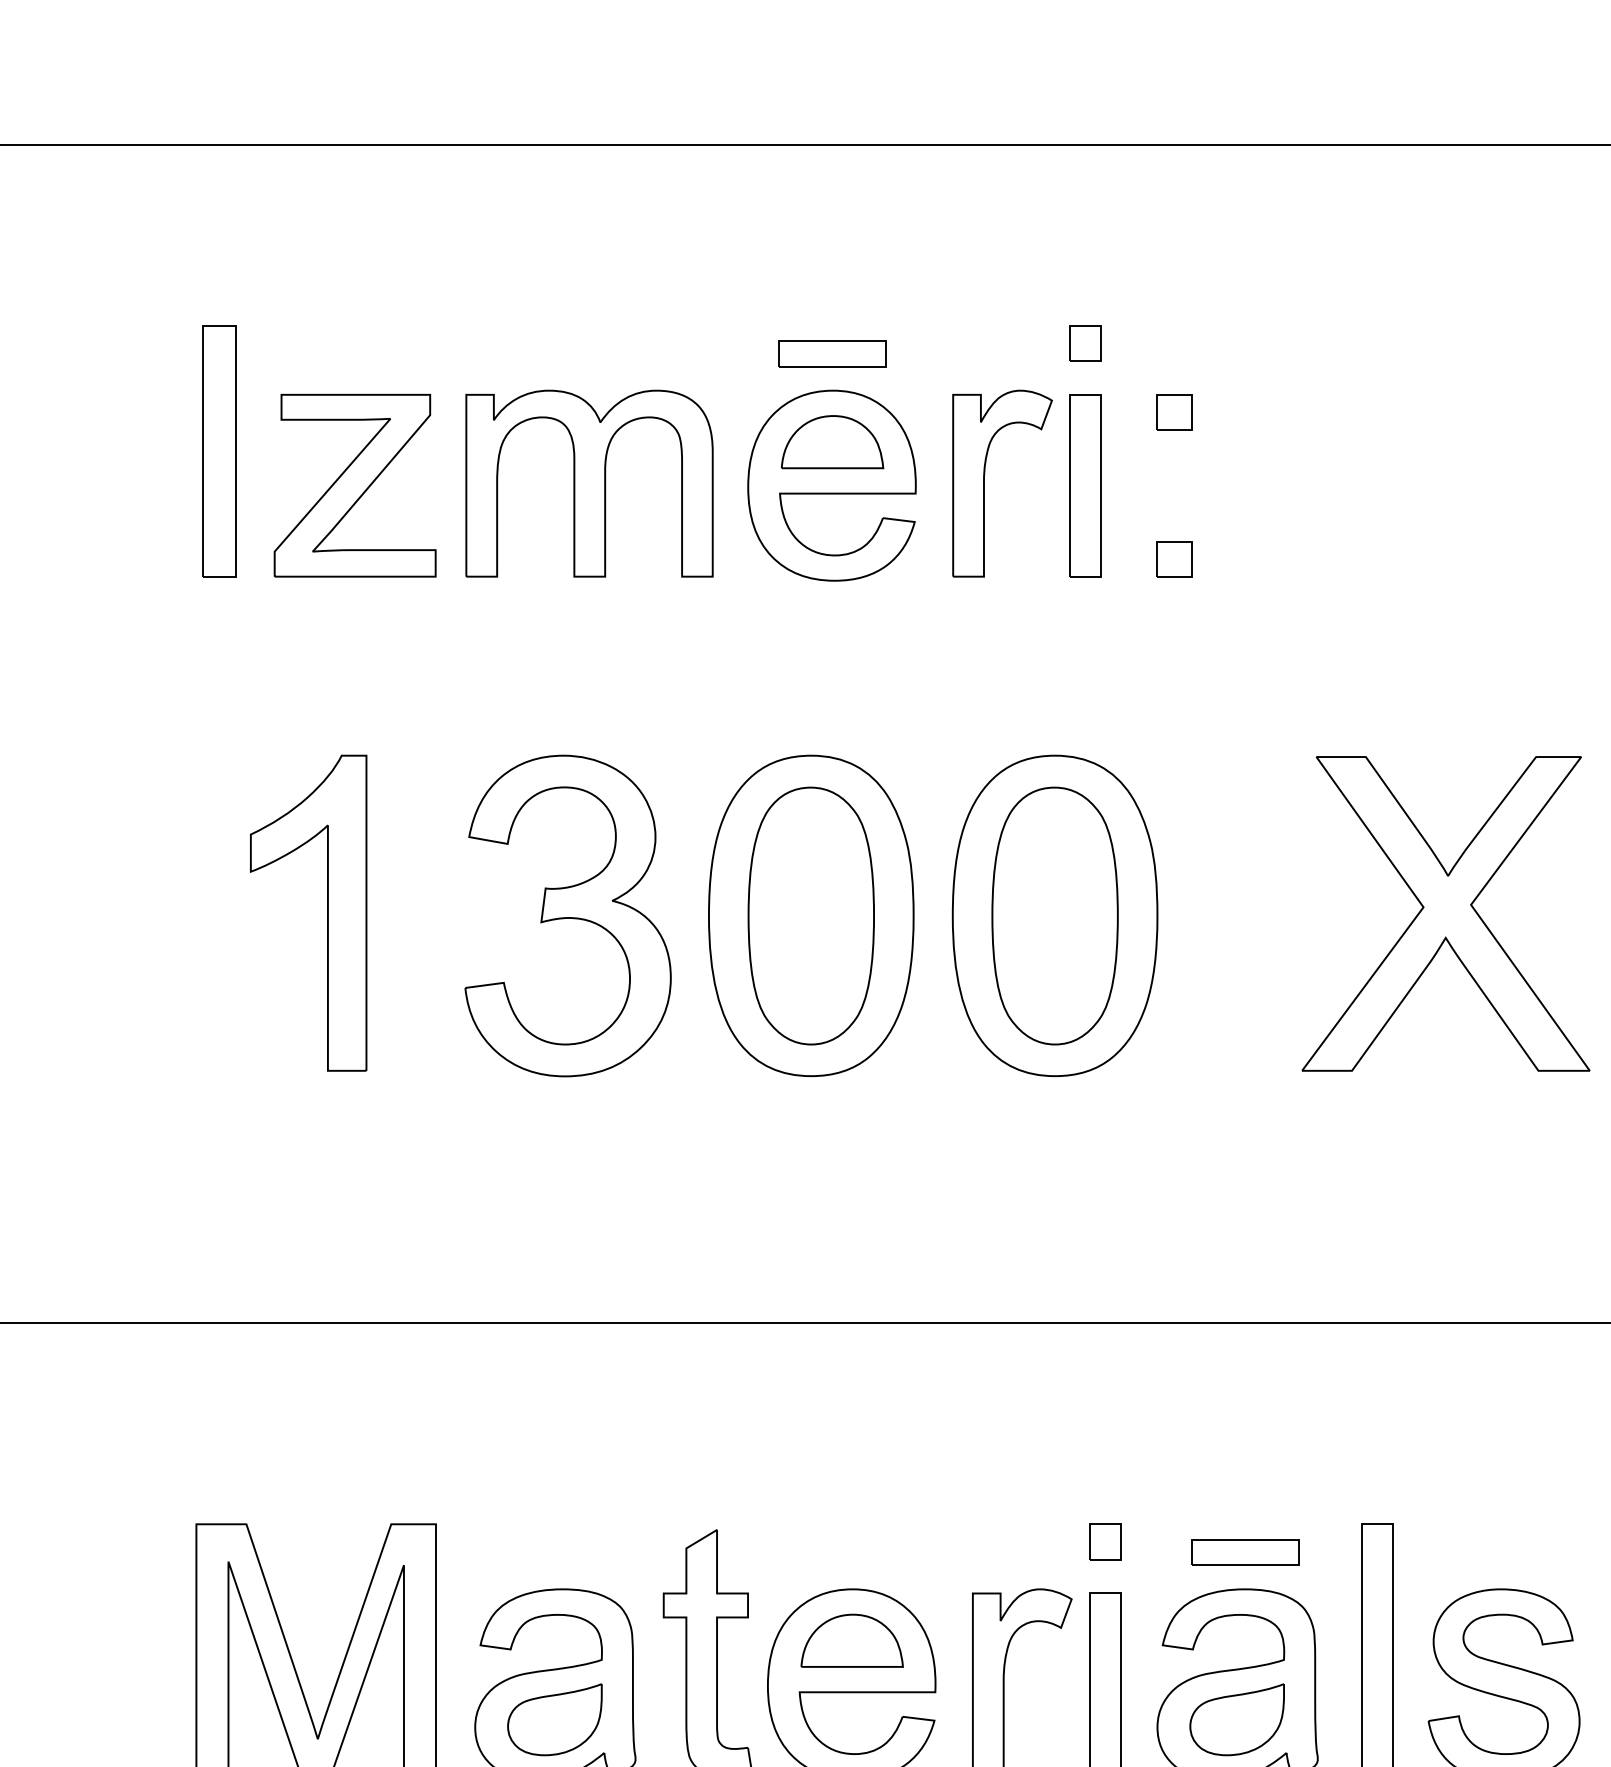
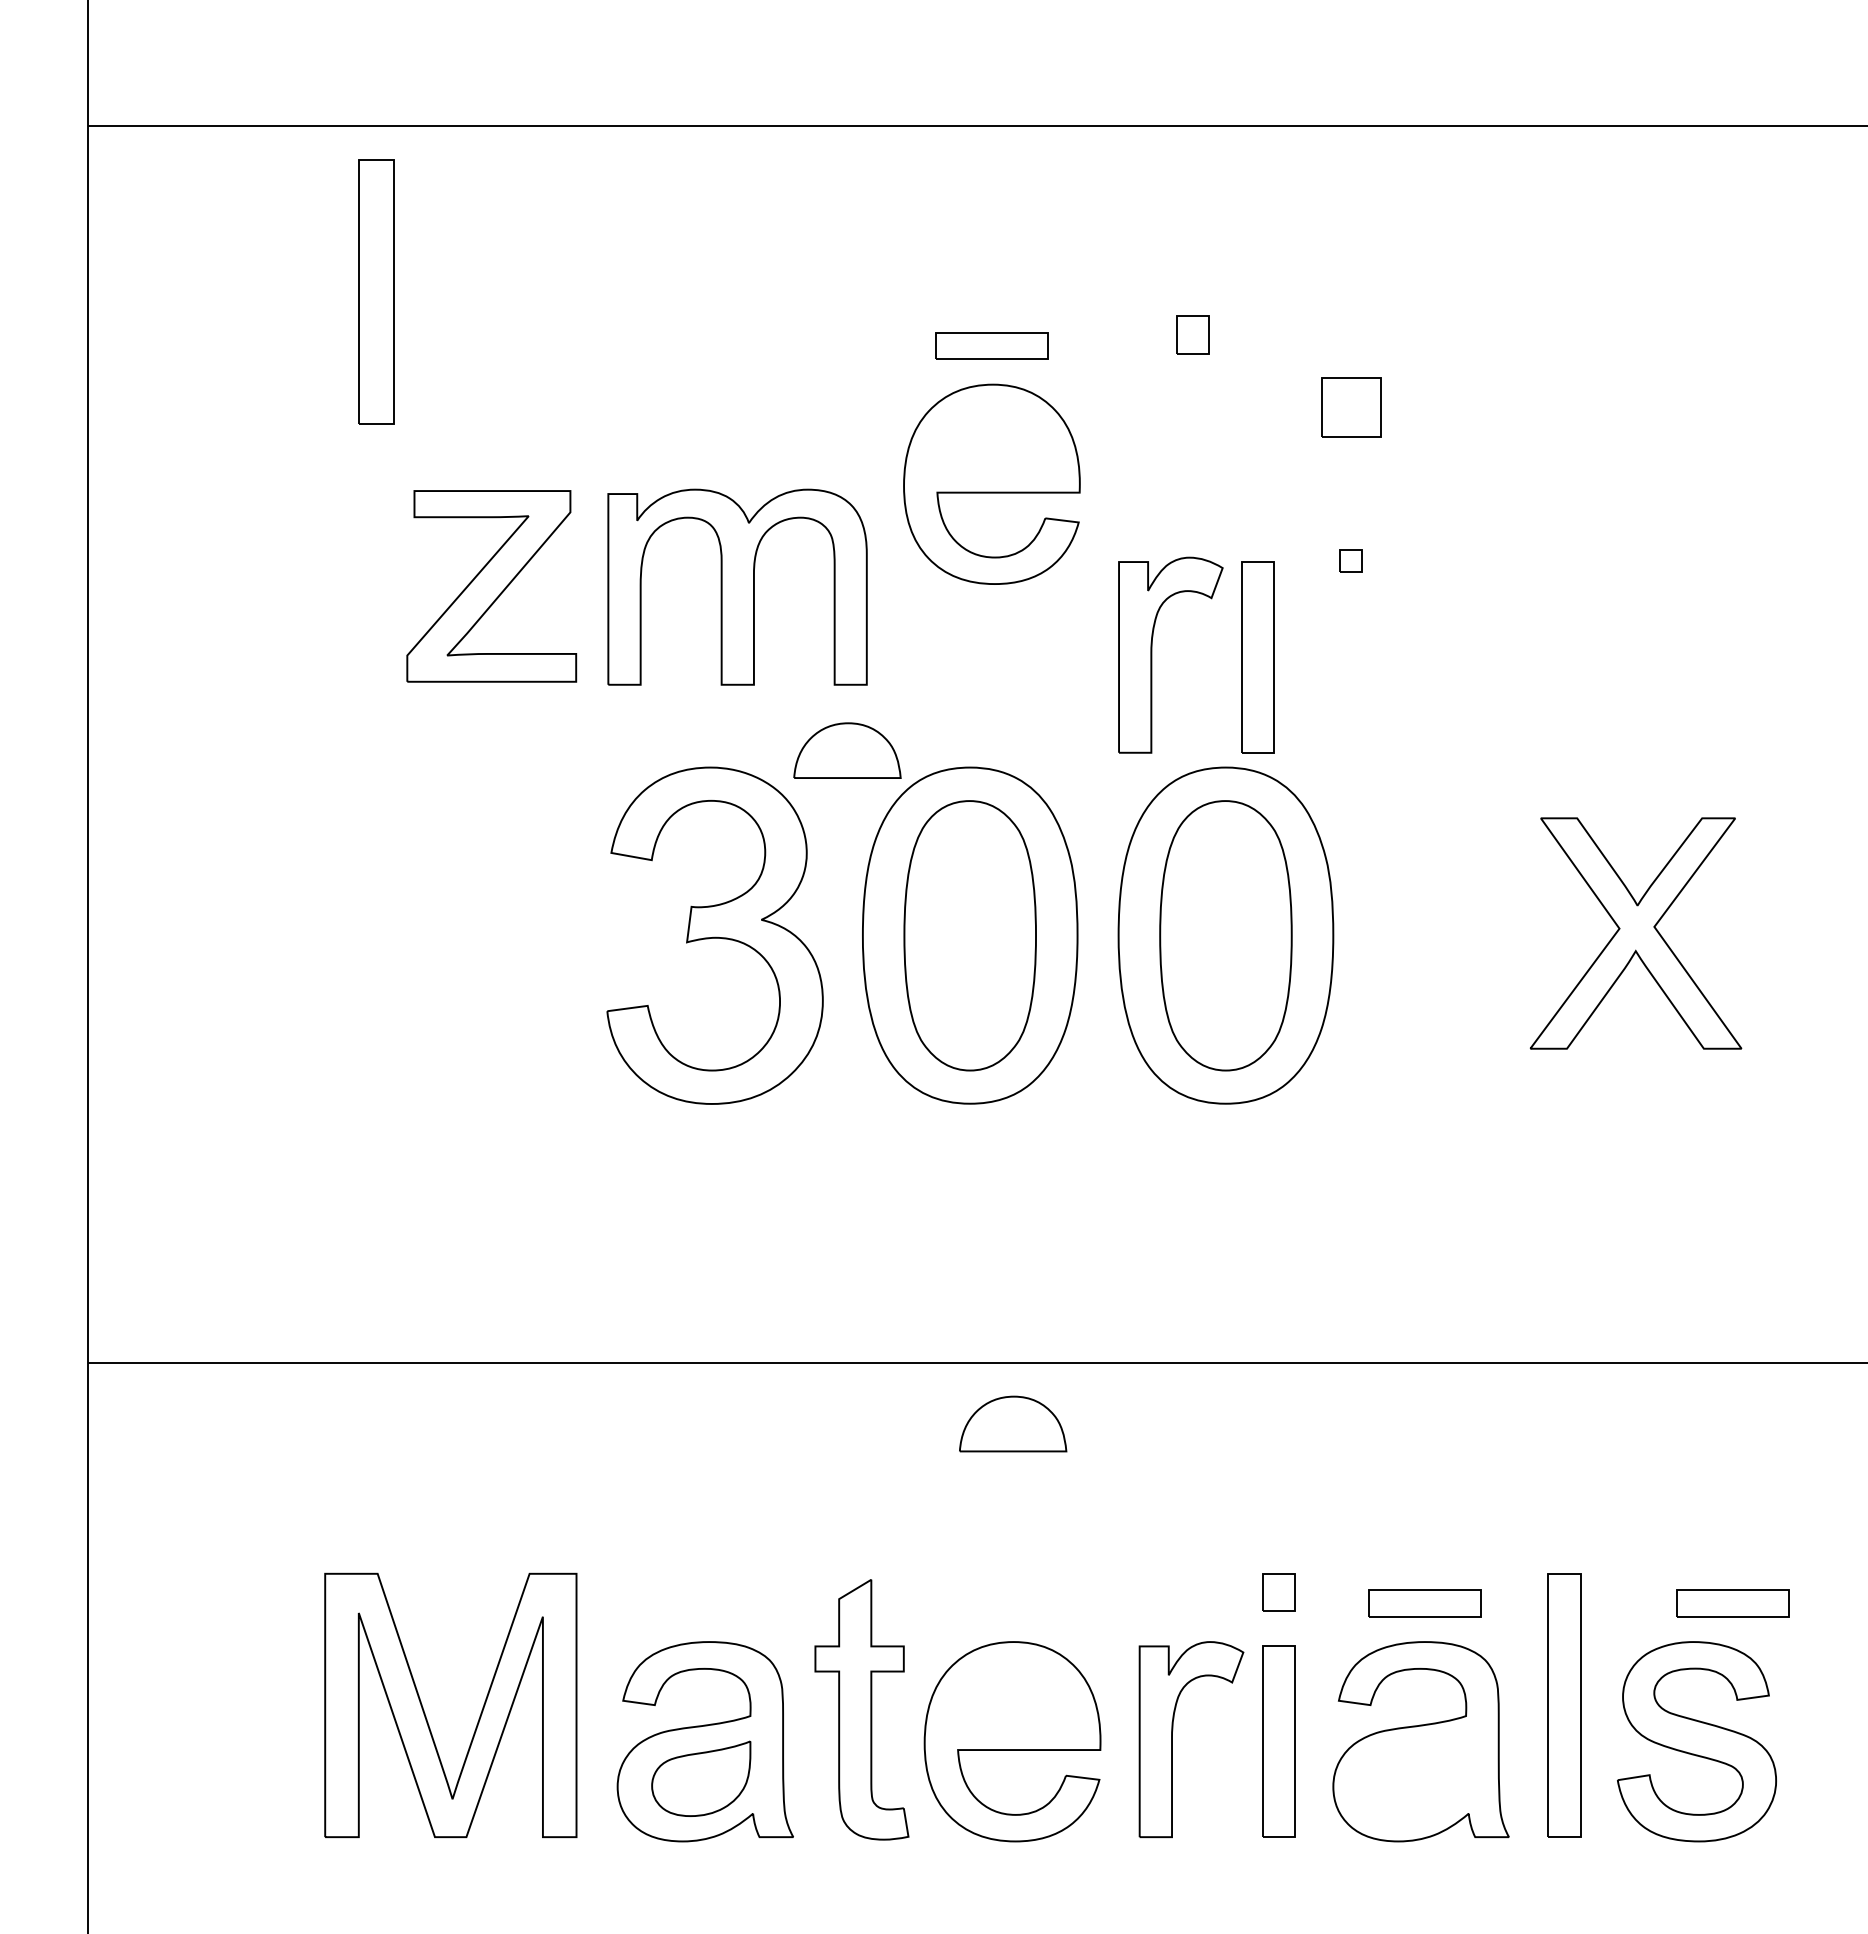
part: (1085, 342) -> (1192, 334), moved
part: (1173, 412) -> (1350, 407), size x1.6
part: (832, 441) -> (847, 750), moved
part: (219, 450) -> (376, 291), moved
part: (589, 482) -> (737, 586), moved
part: (985, 482) -> (1152, 654), moved
part: (354, 485) -> (491, 586), moved
part: (1085, 485) -> (1257, 657), moved
part: (1173, 559) -> (1350, 561), size x0.6
part: (327, 912) -> (462, 932), removed
part: (1445, 913) -> (1635, 933), size x0.7
part: (1537, 1552) -> (1732, 1603), added
part: (852, 1640) -> (1013, 1423), moved
part: (1236, 1719) -> (1416, 1778), removed

